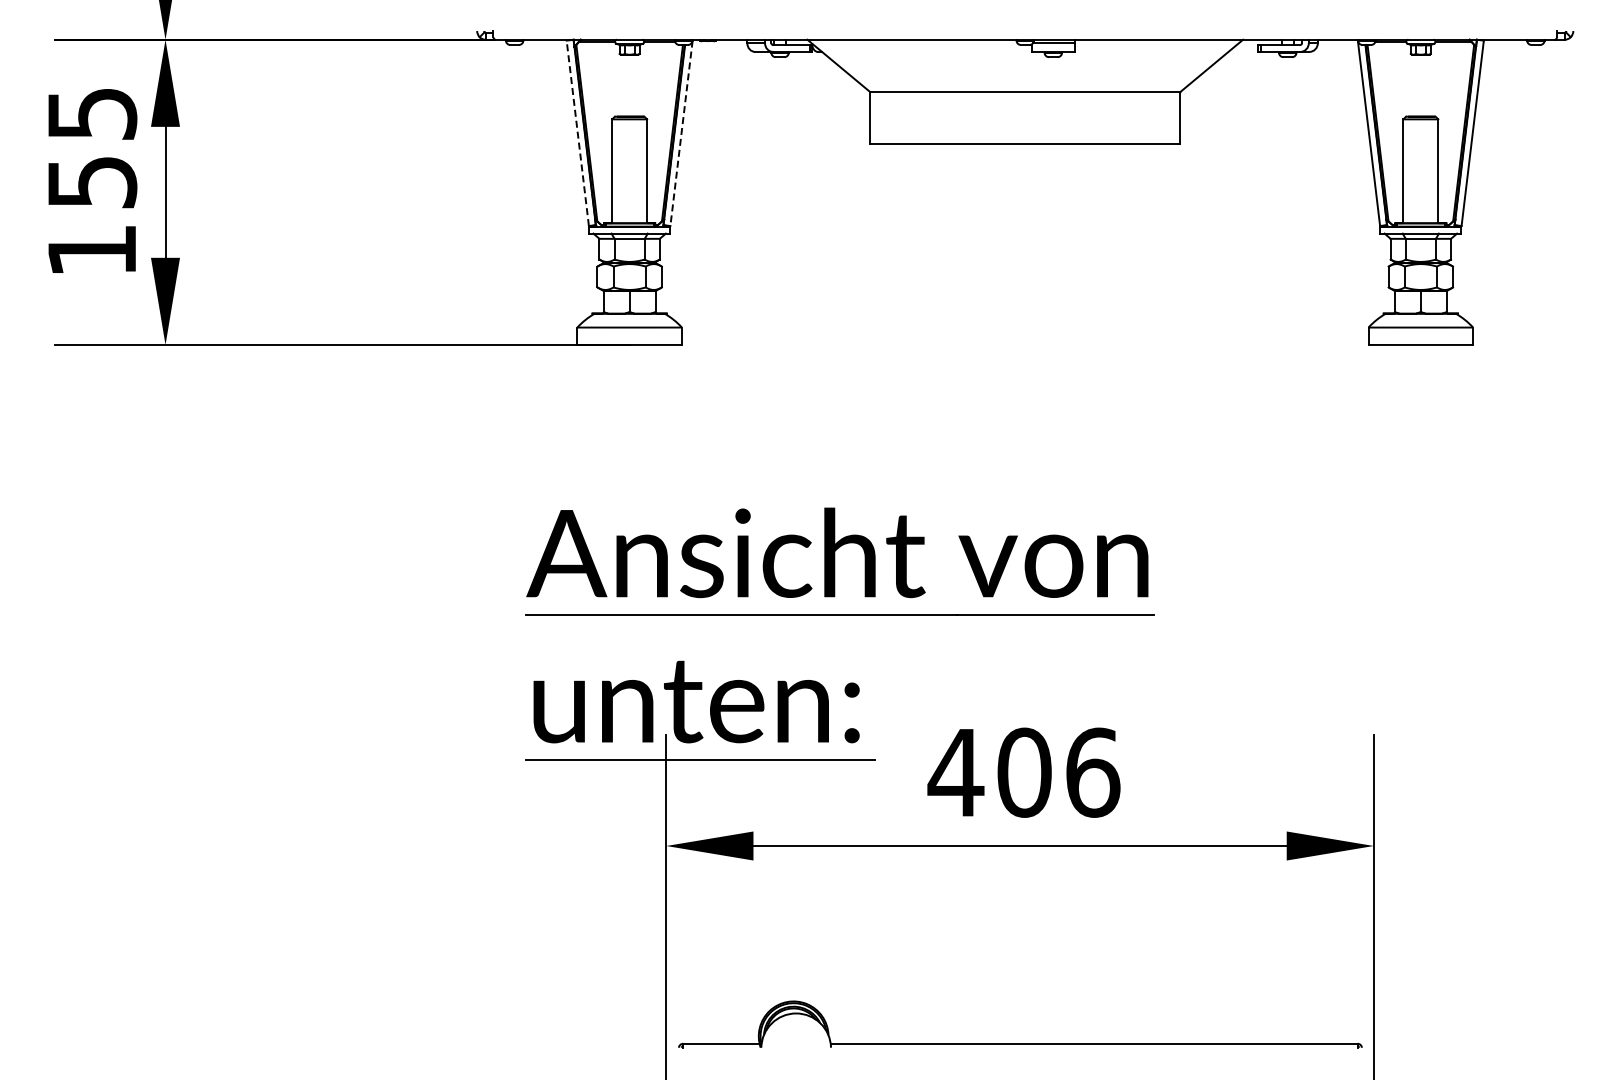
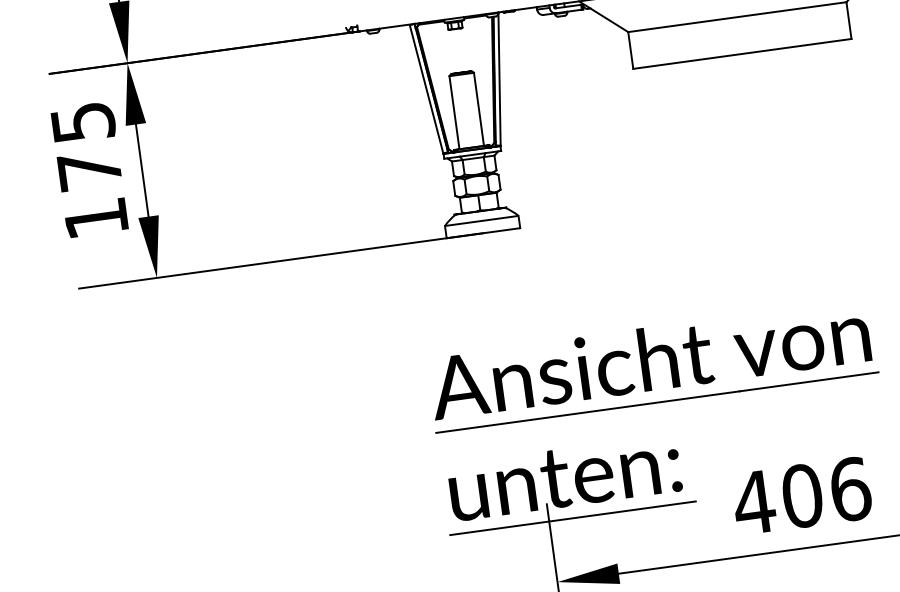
line: (577, 132) -> (426, 88), dashed -> solid
line: (681, 133) -> (499, 79), dashed -> solid
text: (92, 182) -> (89, 170), 155 -> 175

